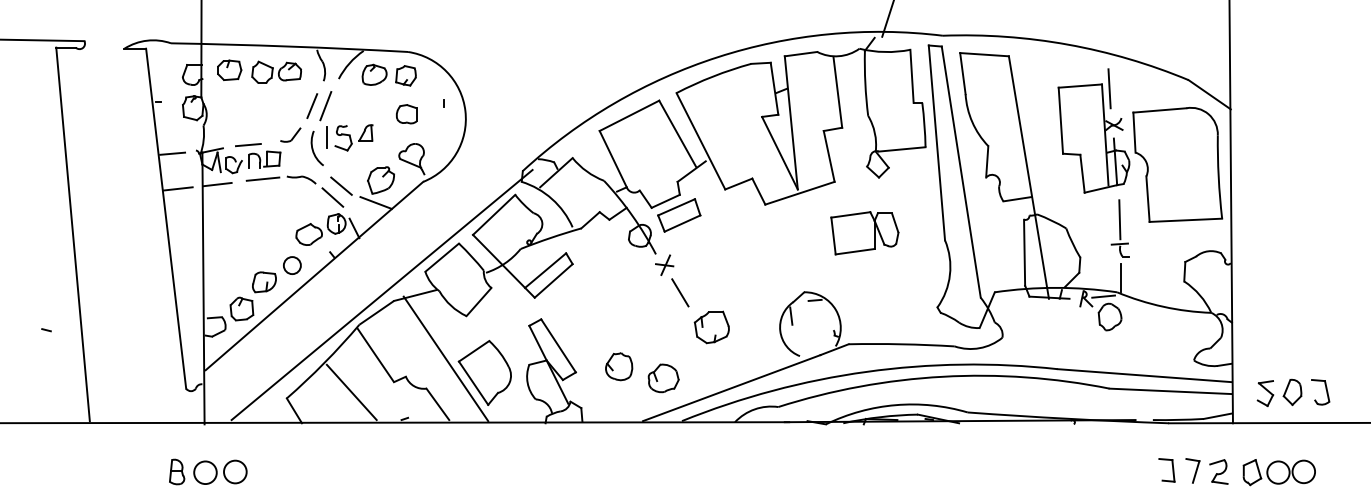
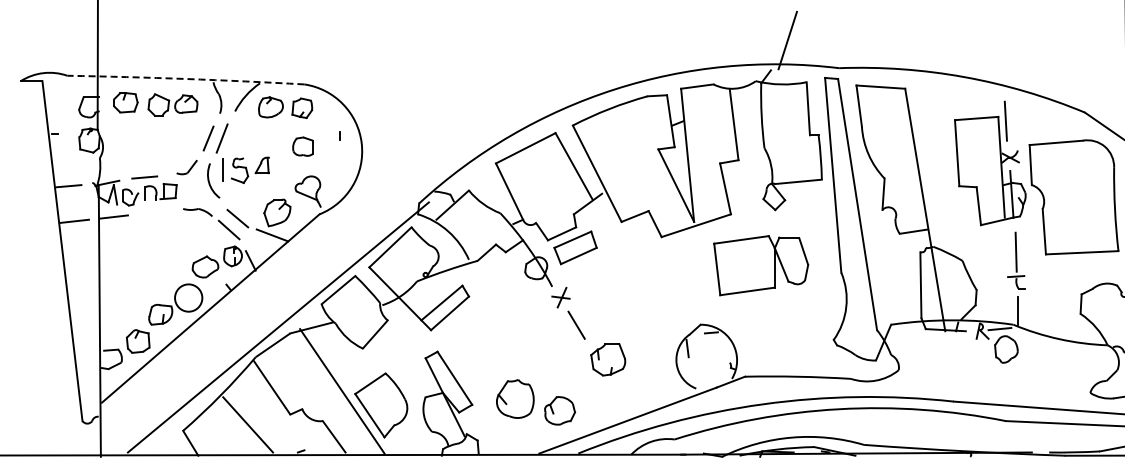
arc: (289, 46) -> (185, 78), solid -> dashed
line: (262, 178) -> (158, 210), removed
part: (864, 233) -> (760, 265), size x1.4
circle: (291, 265) -> (187, 297), size x1.6
part: (619, 366) -> (515, 398), size x1.4

